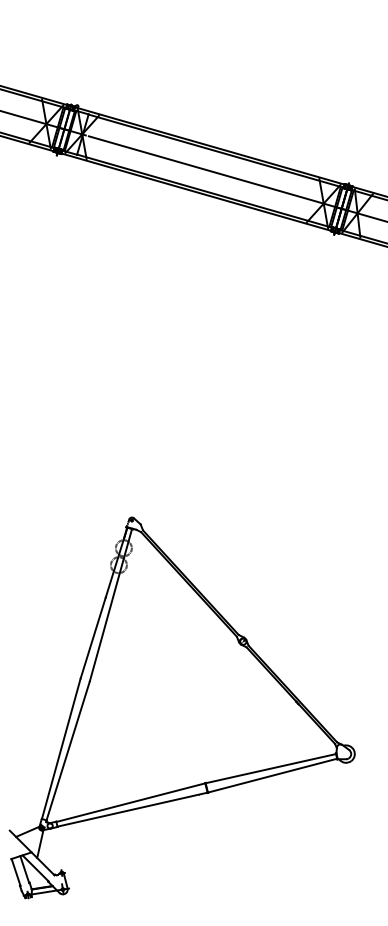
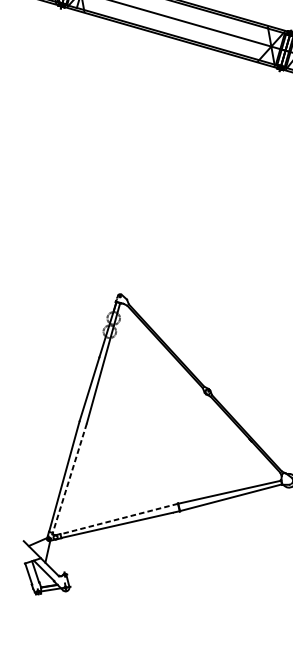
line: (68, 751) -> (70, 478), solid -> dashed
line: (130, 802) -> (118, 518), solid -> dashed

